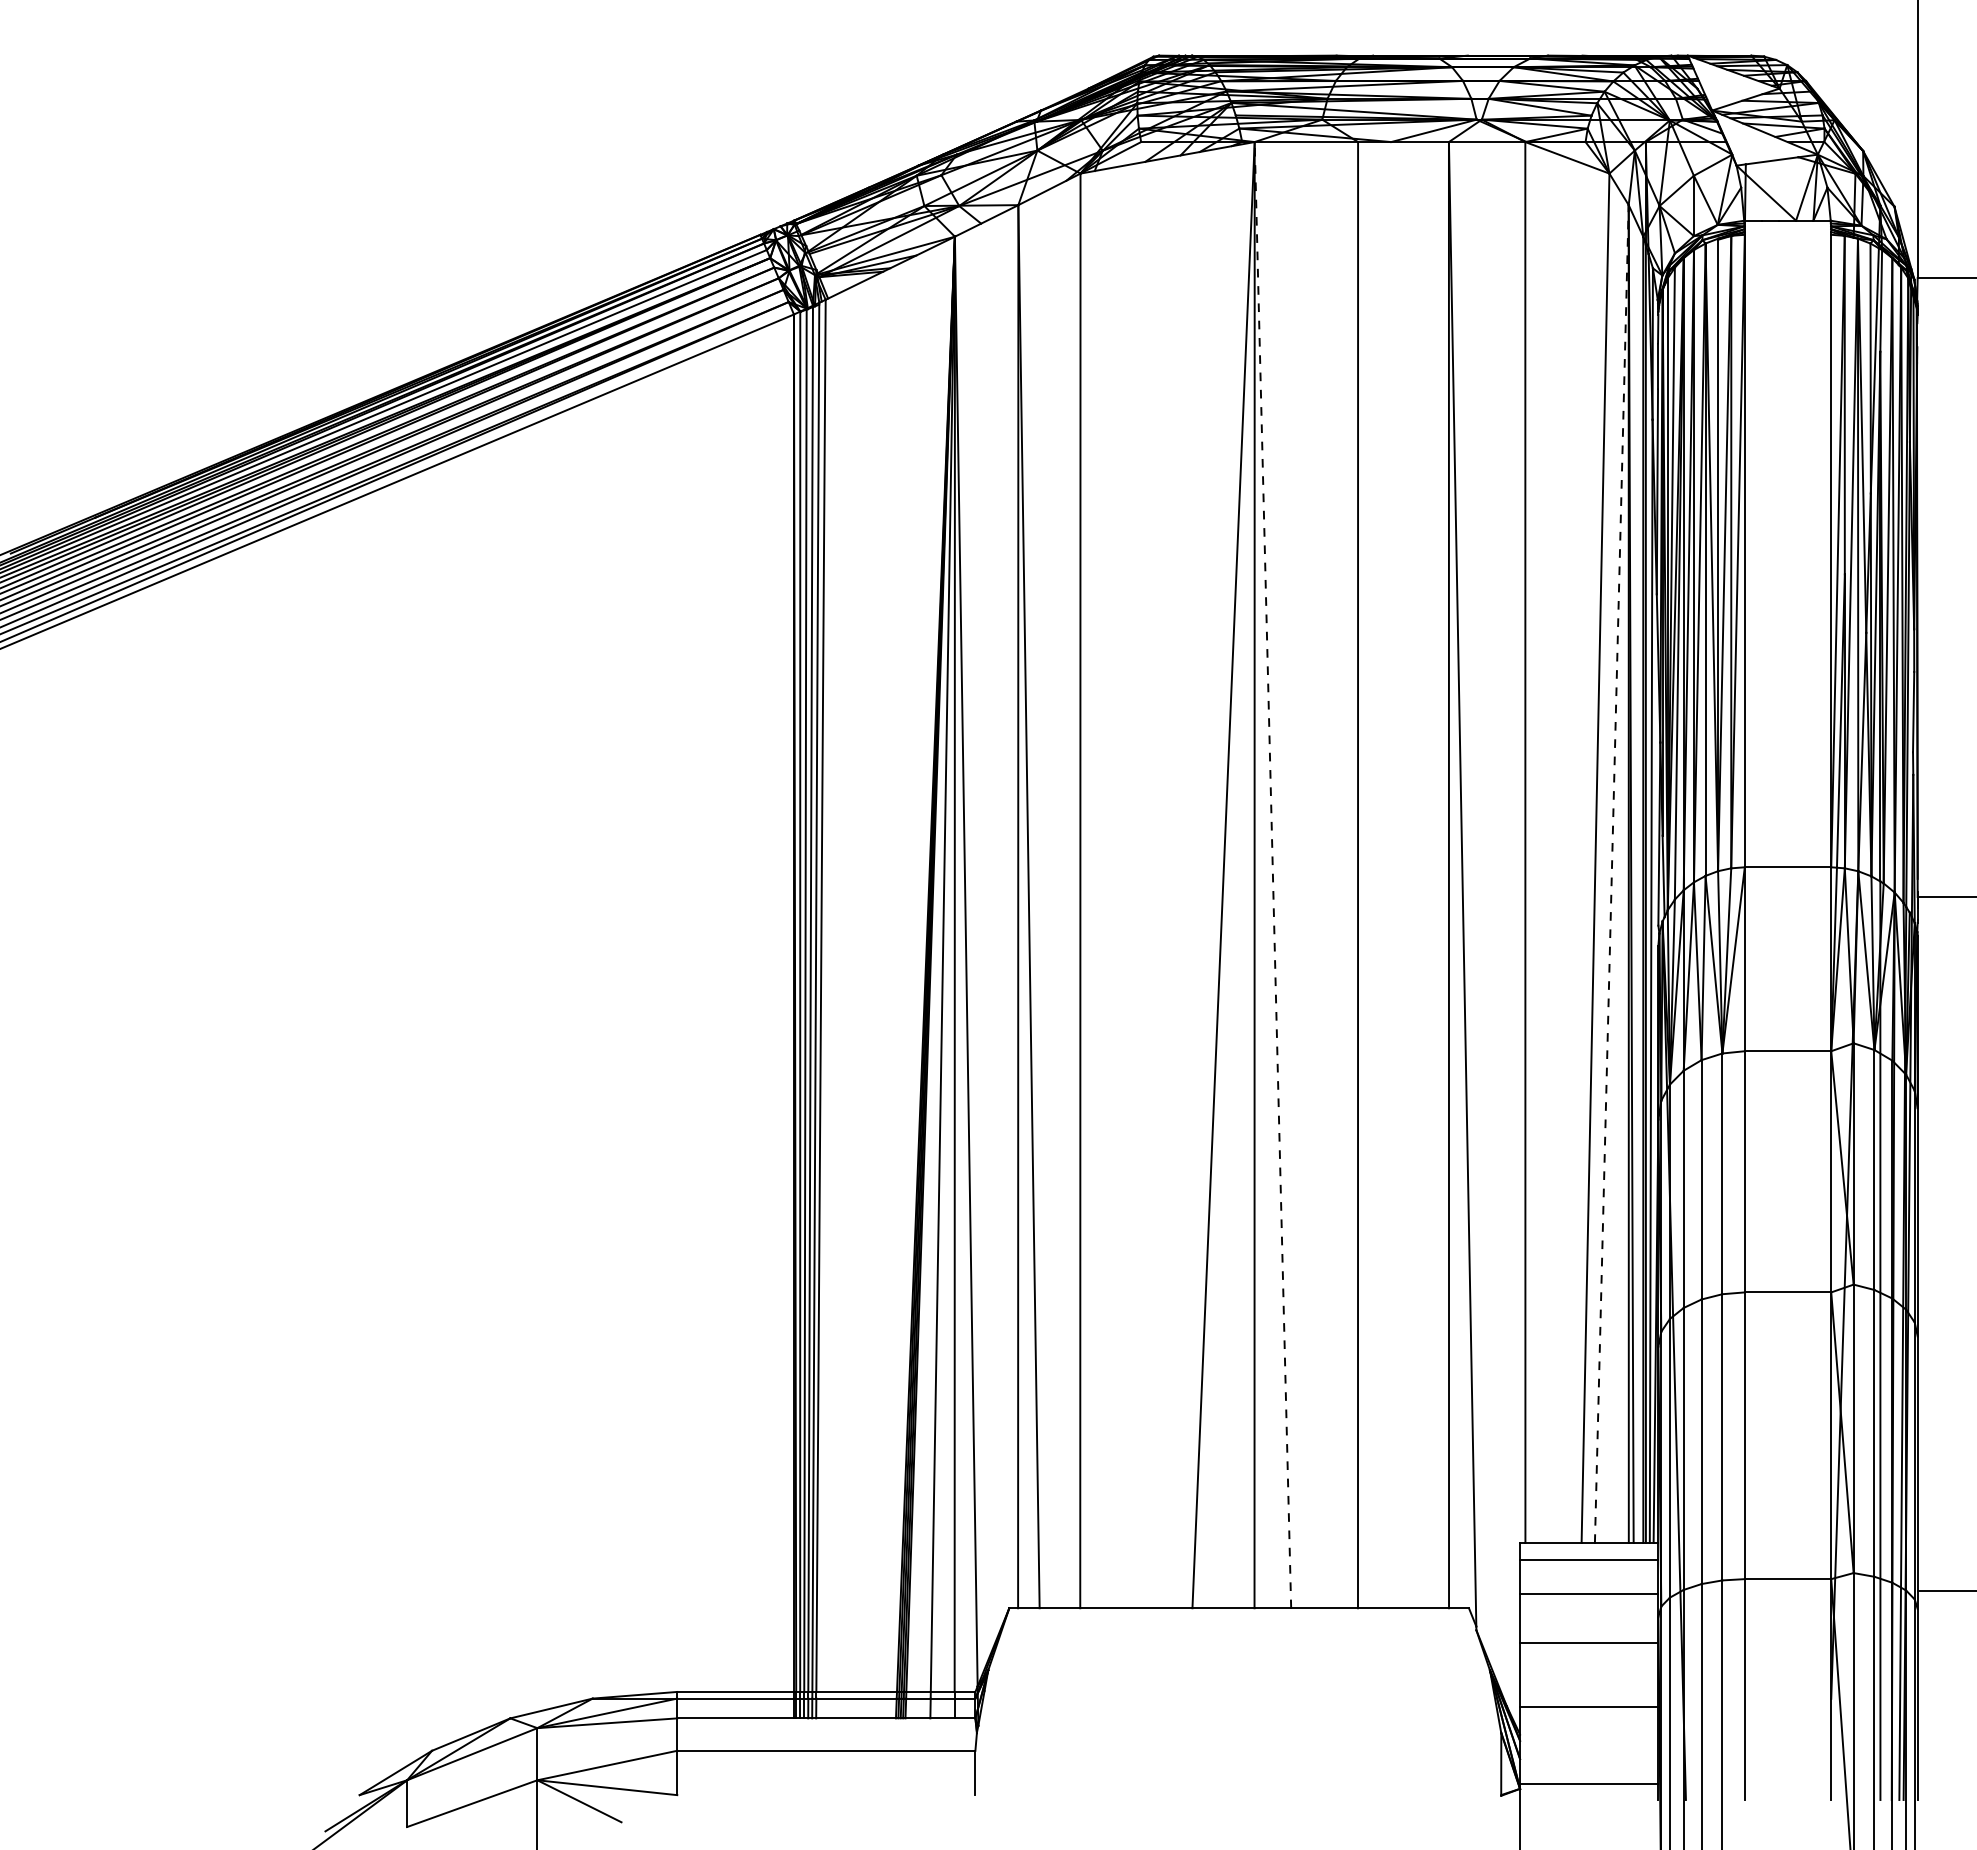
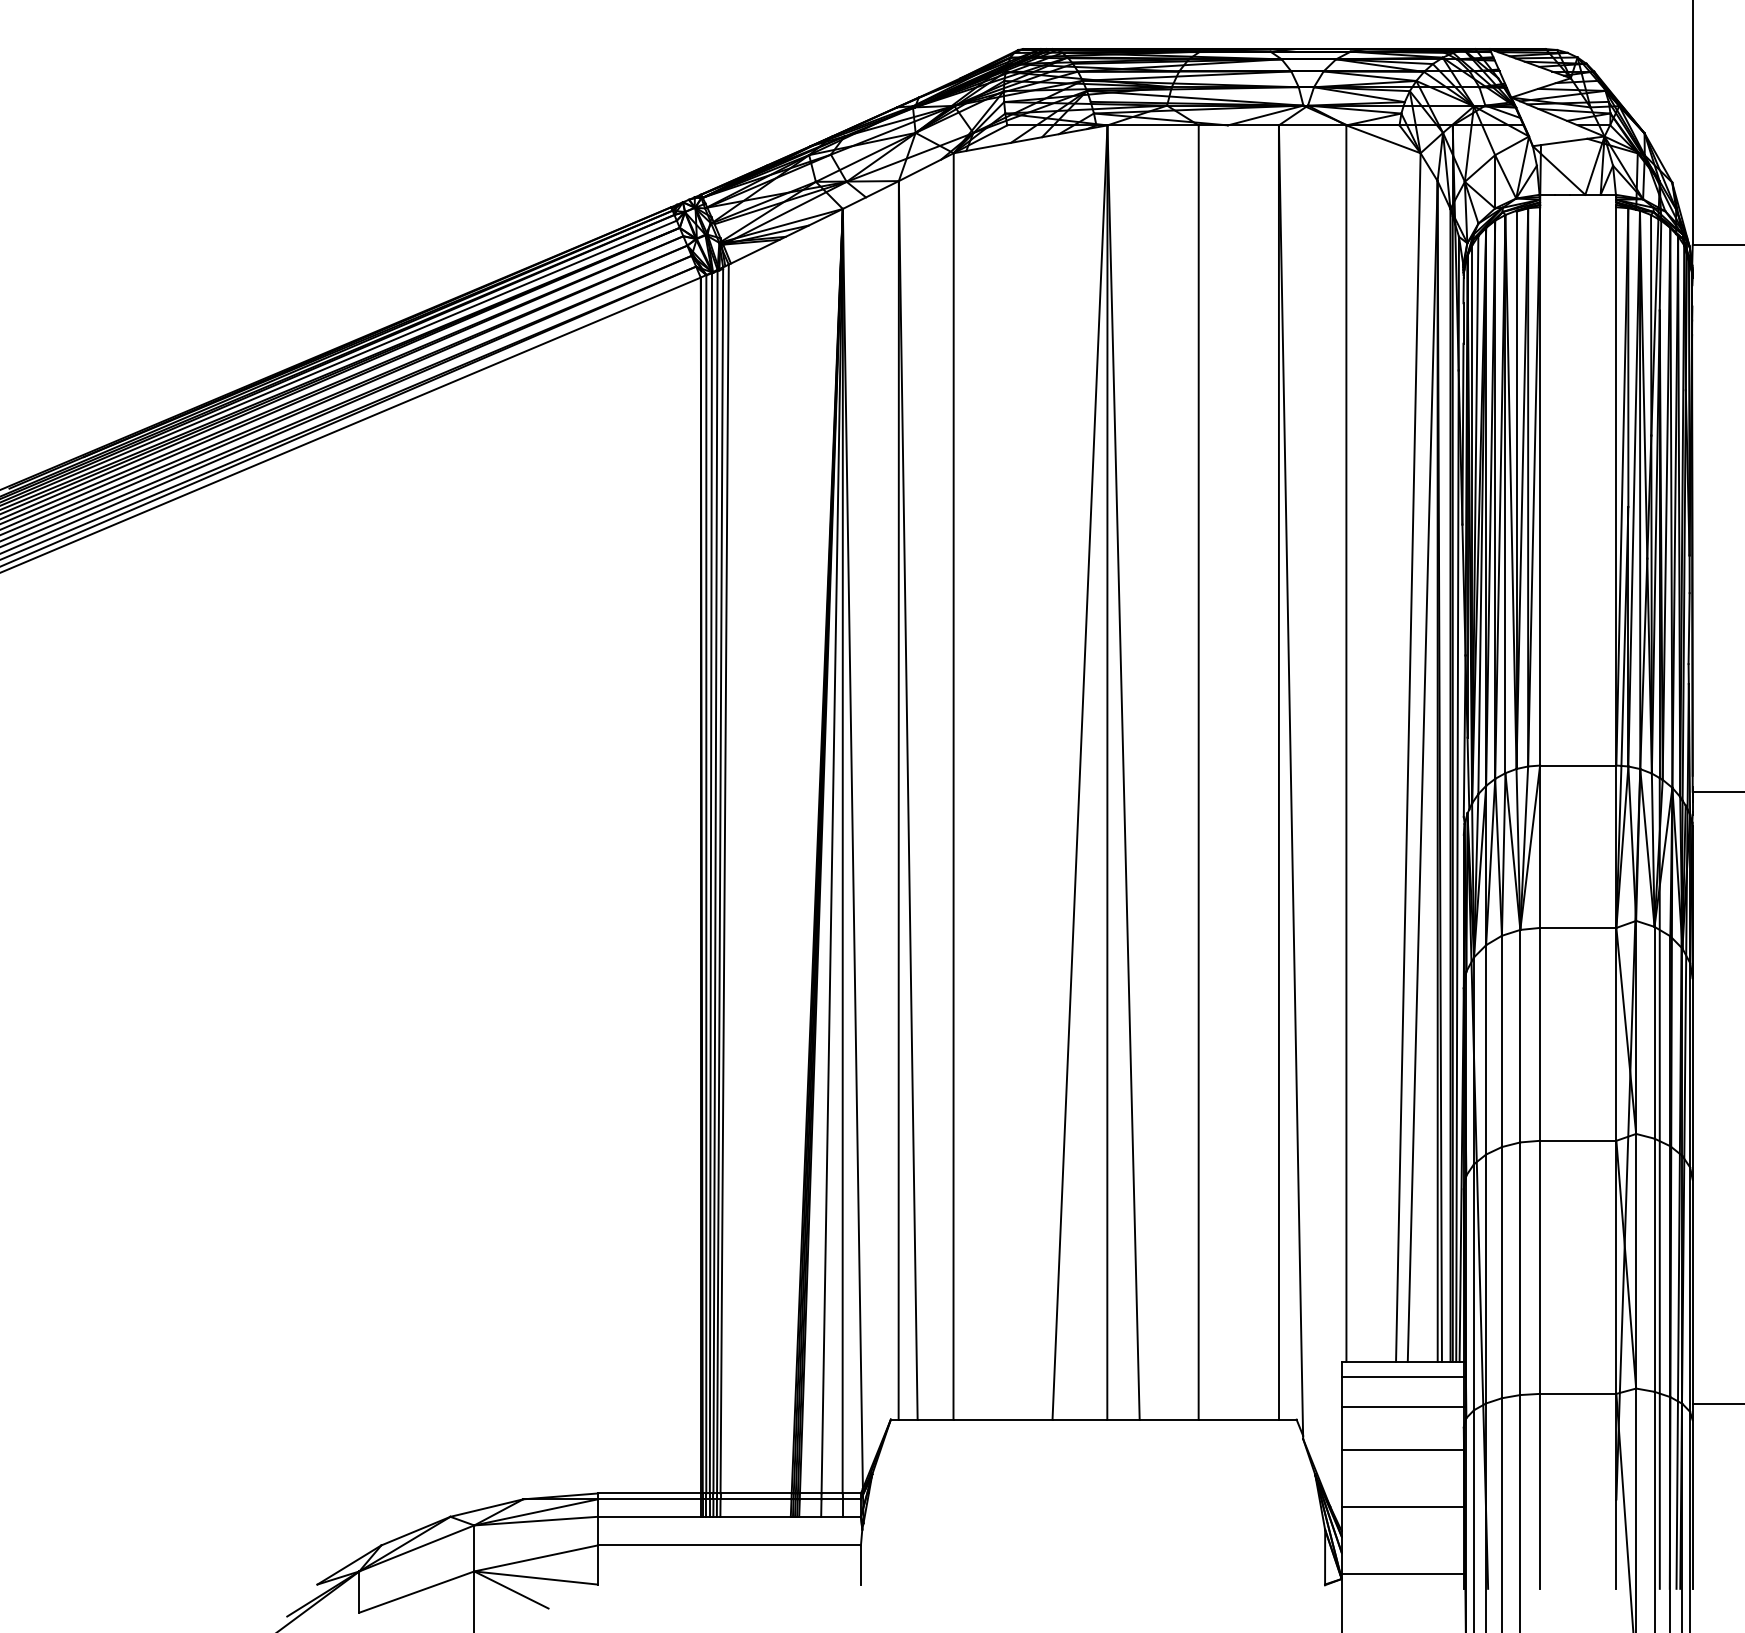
line: (1611, 873) -> (1422, 771), dashed -> solid
line: (1272, 874) -> (1123, 771), dashed -> solid

